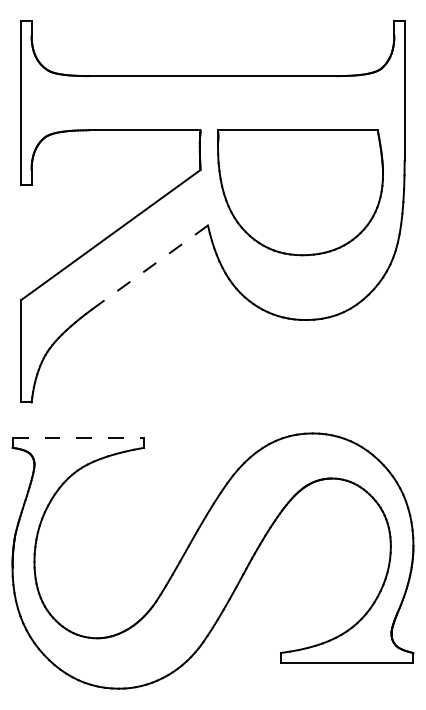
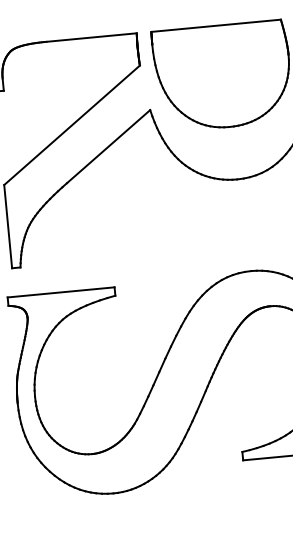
line: (153, 265) -> (109, 146), dashed -> solid
line: (78, 437) -> (61, 292), dashed -> solid

